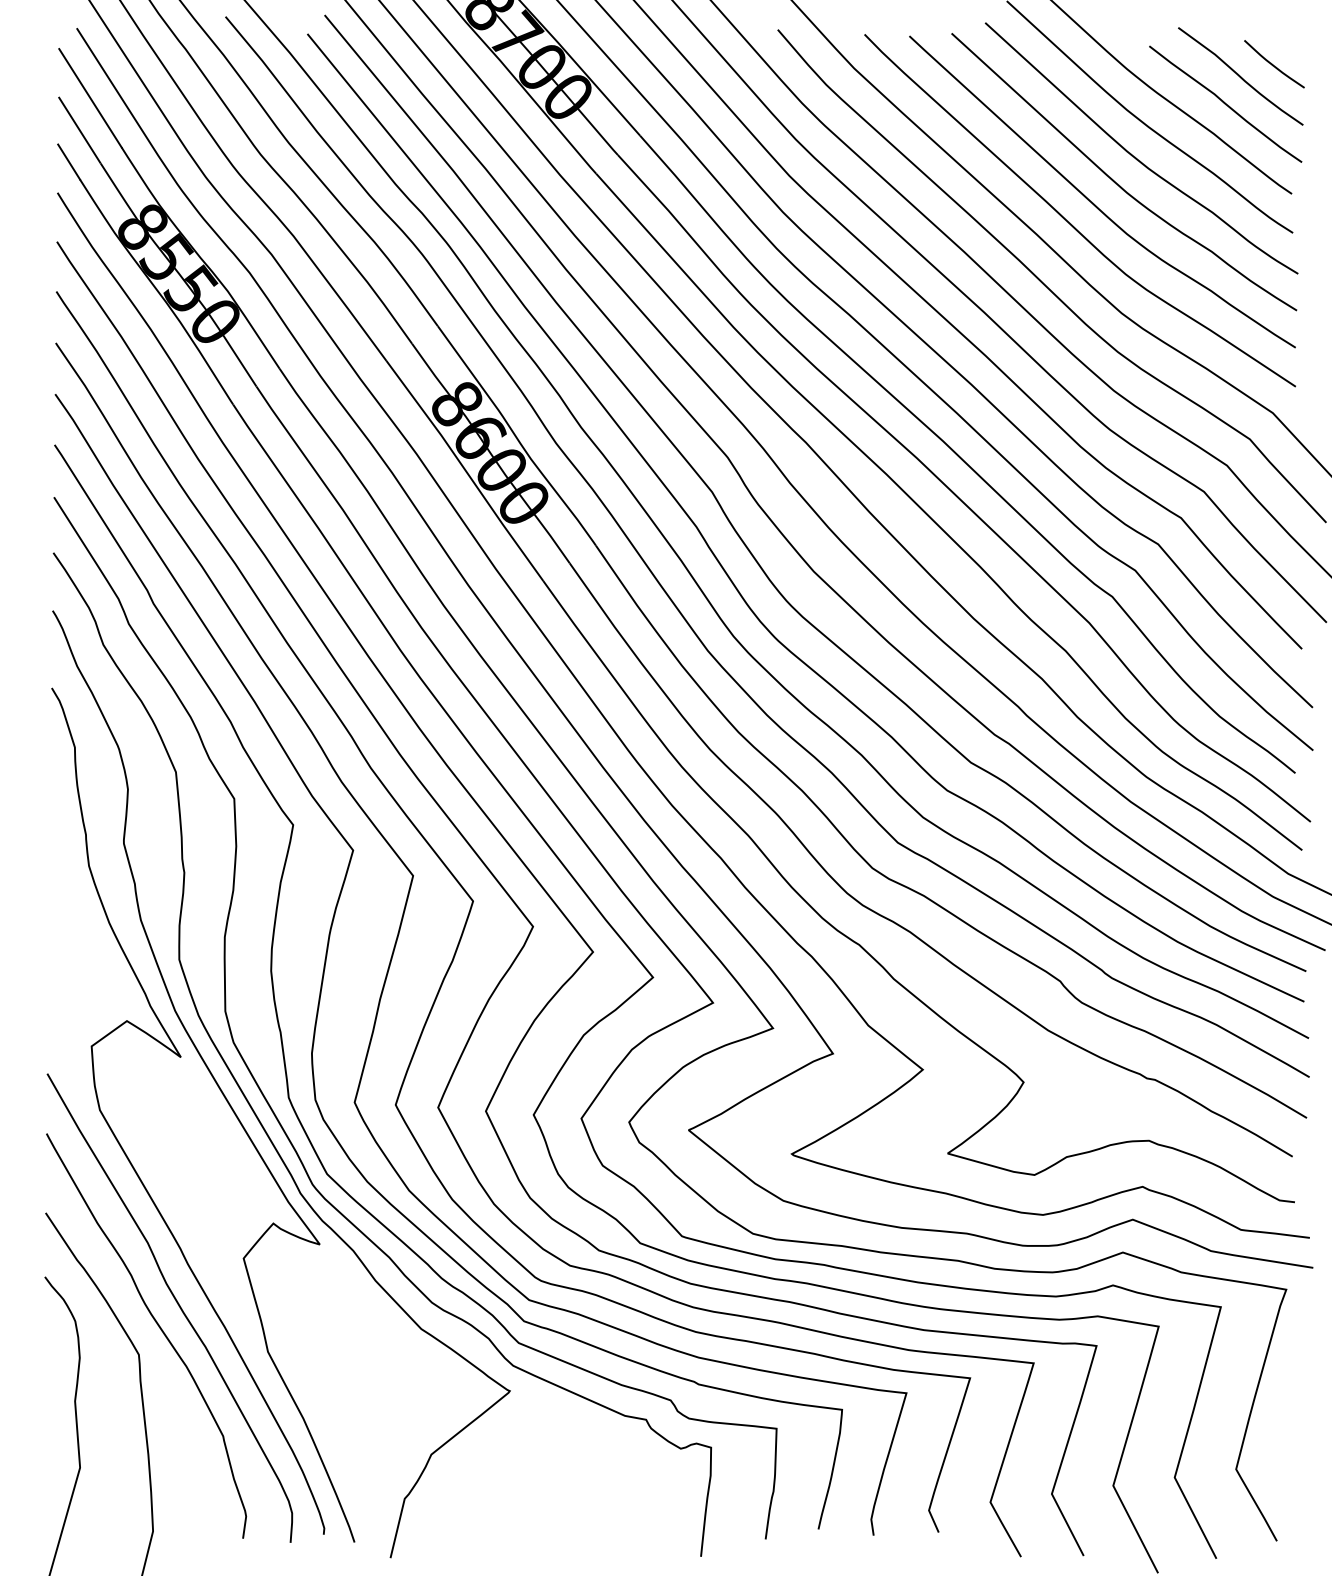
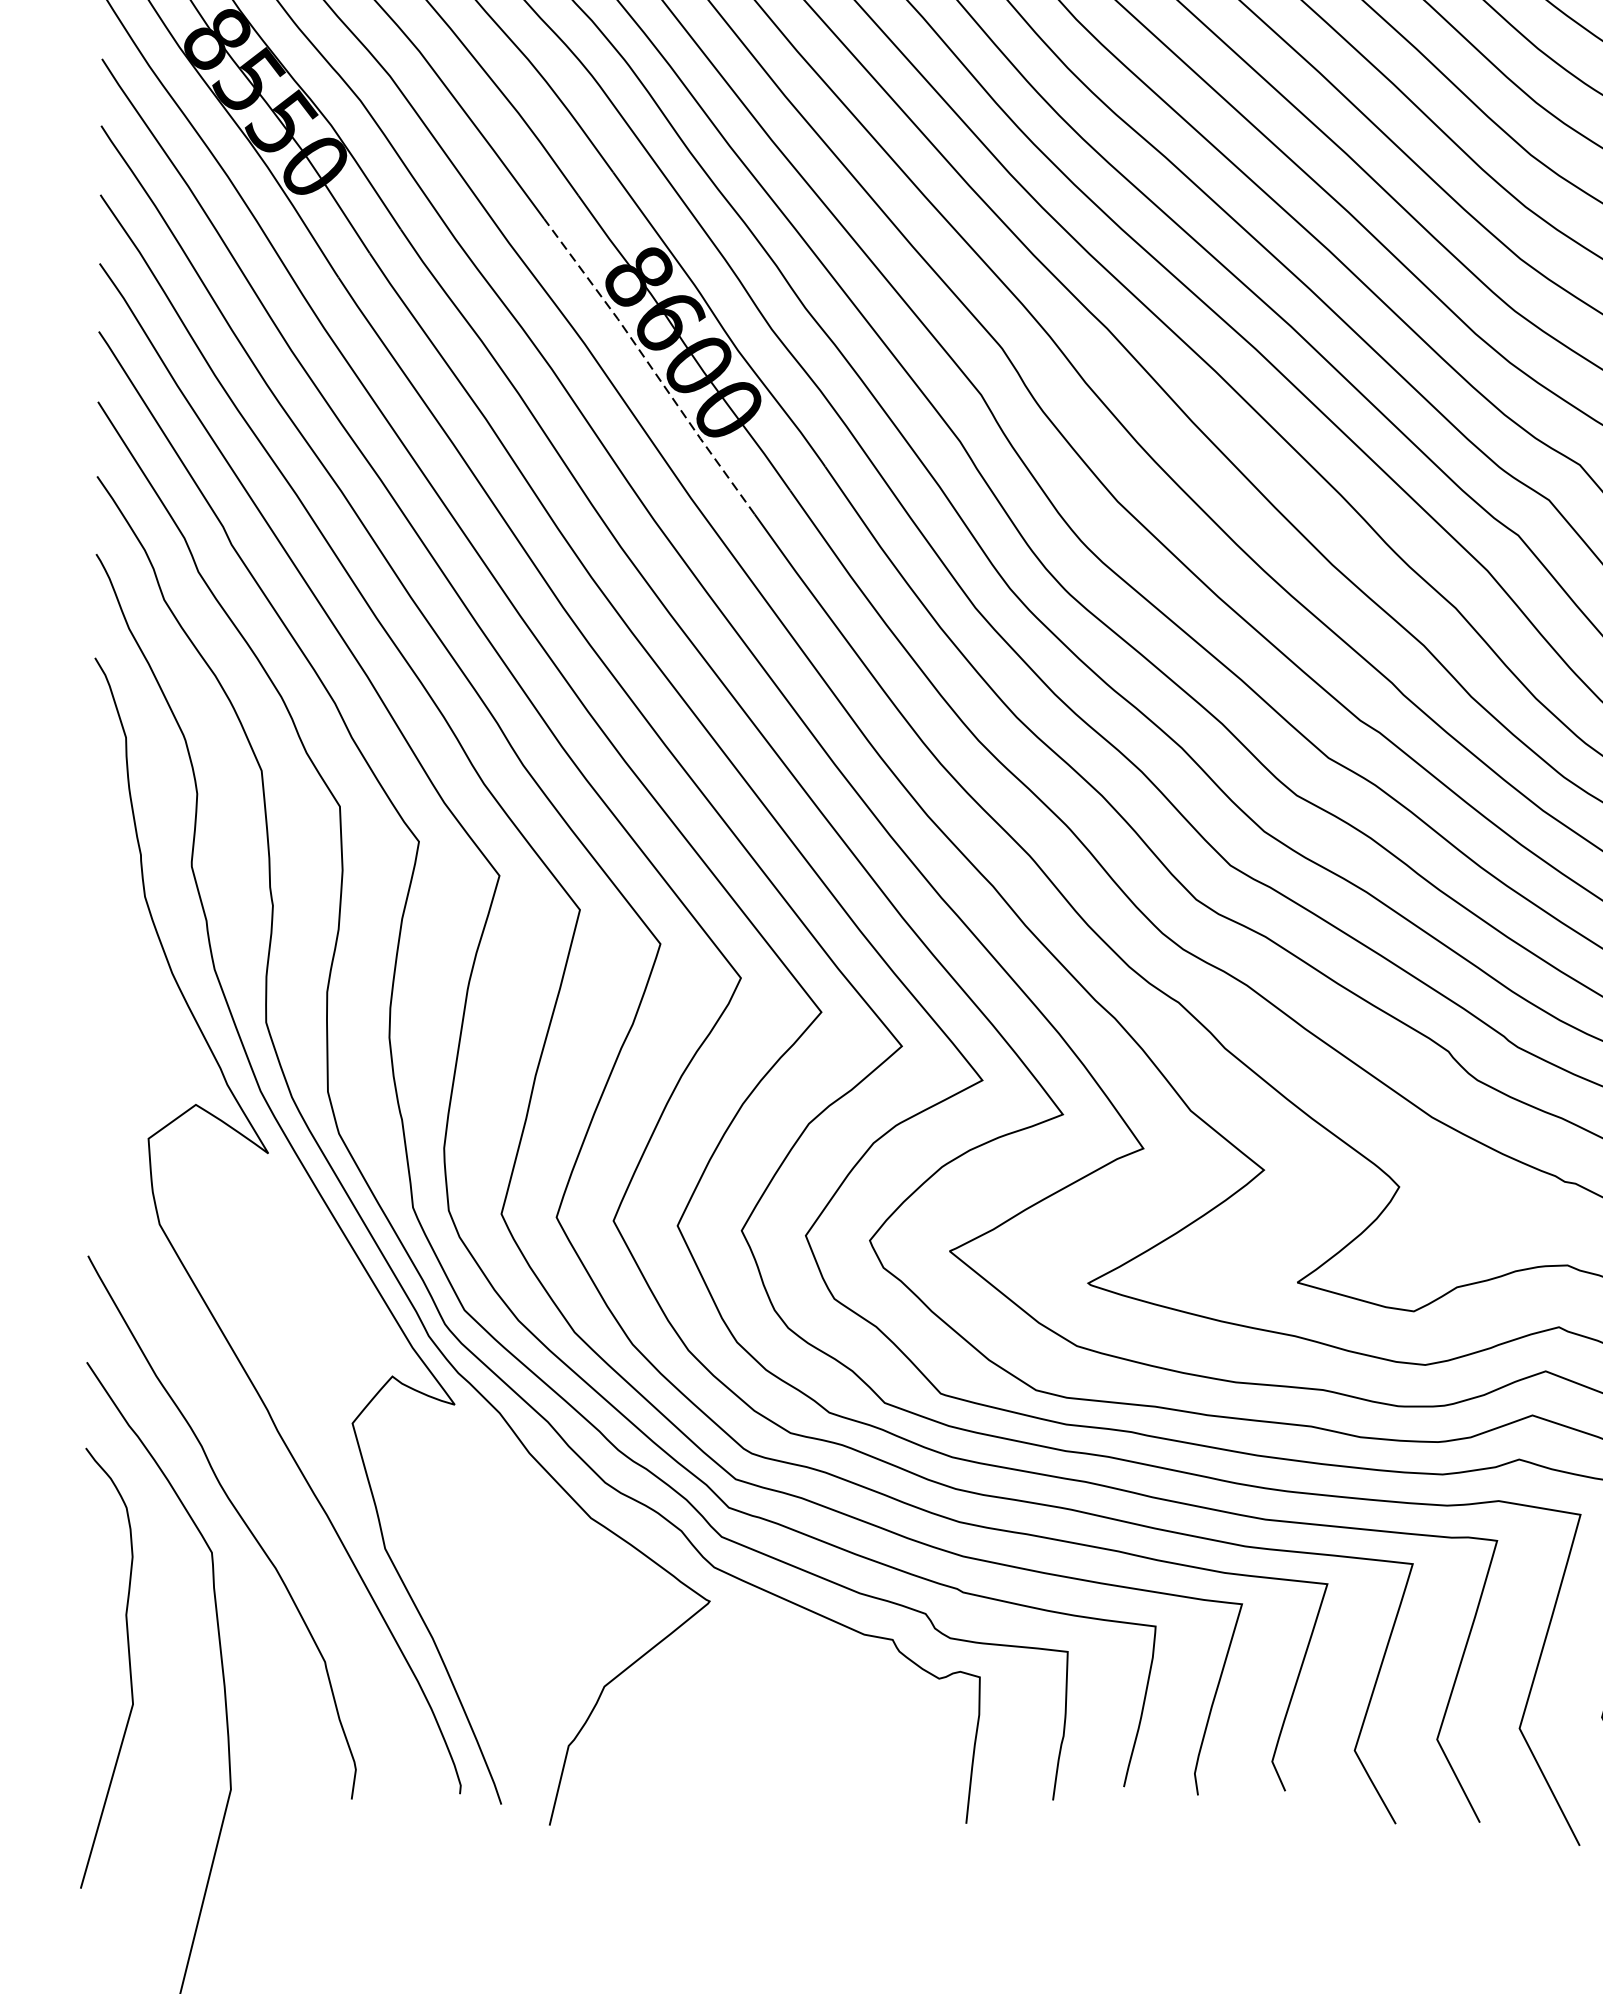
line: (465, 470) -> (650, 365), solid -> dashed
curve: (175, 1301) -> (261, 1481), removed

